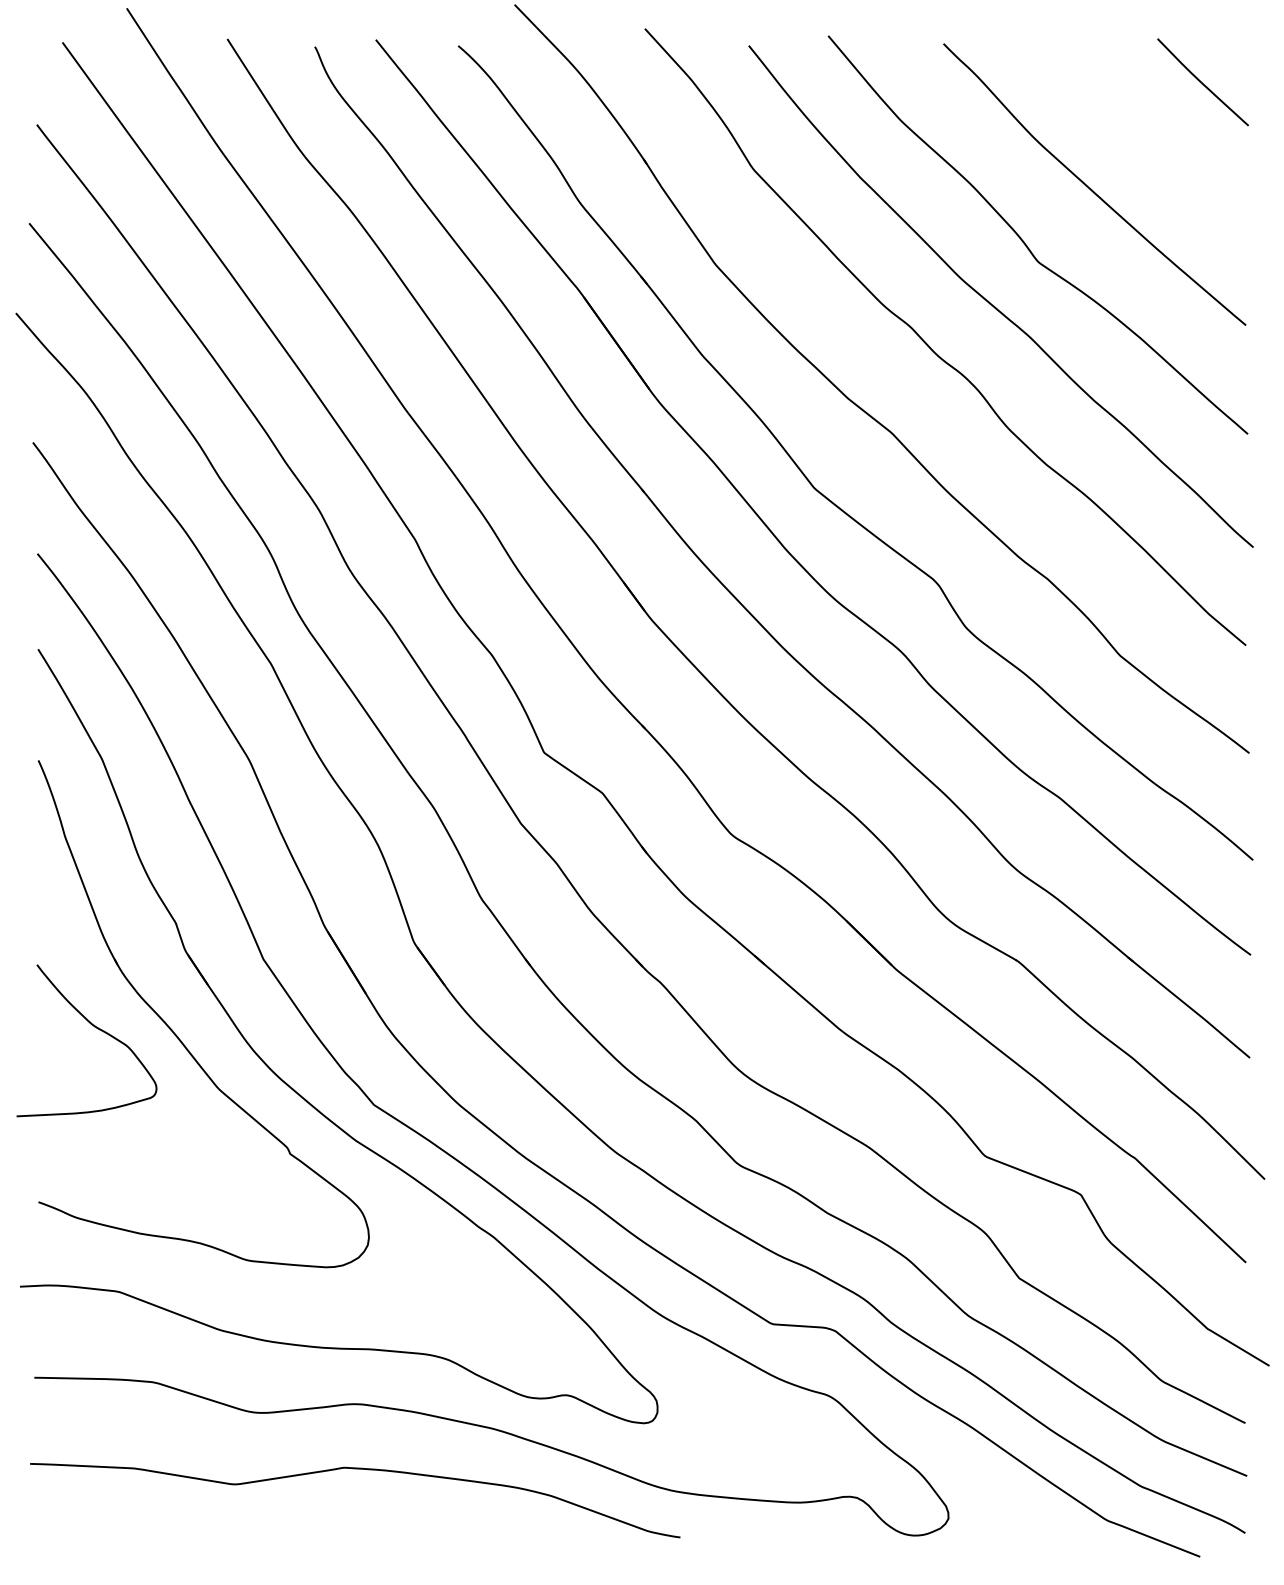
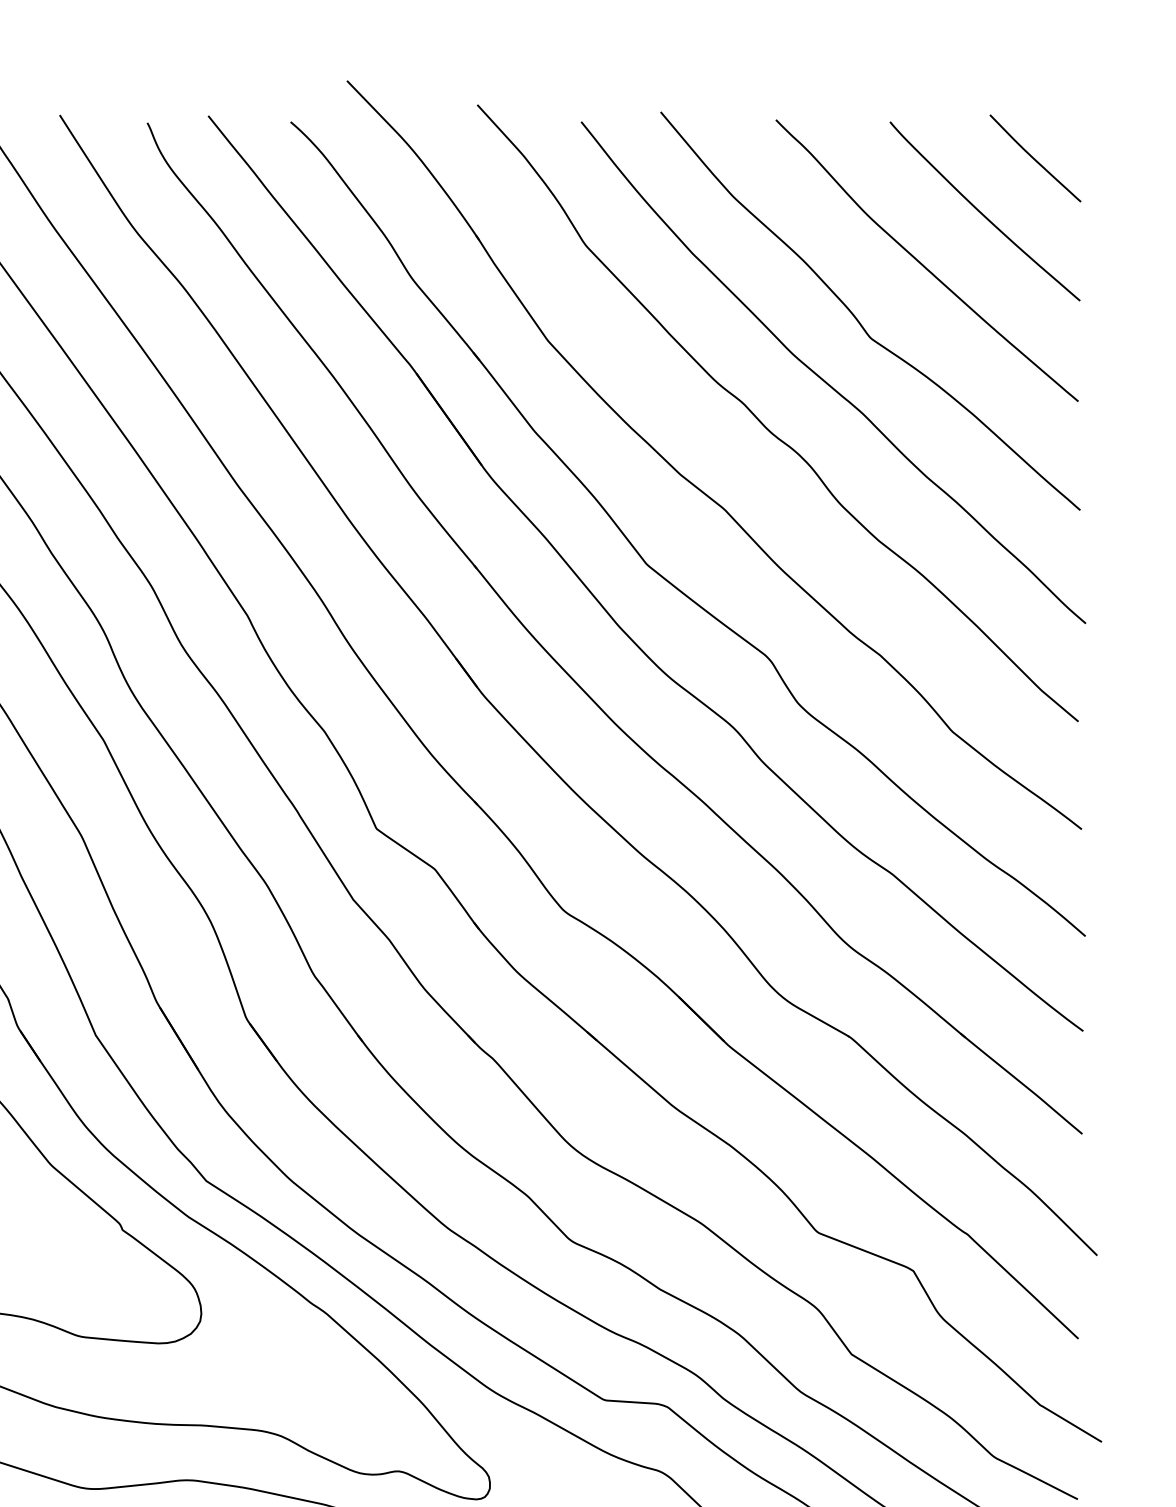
curve: (1150, 137) -> (982, 213), added

